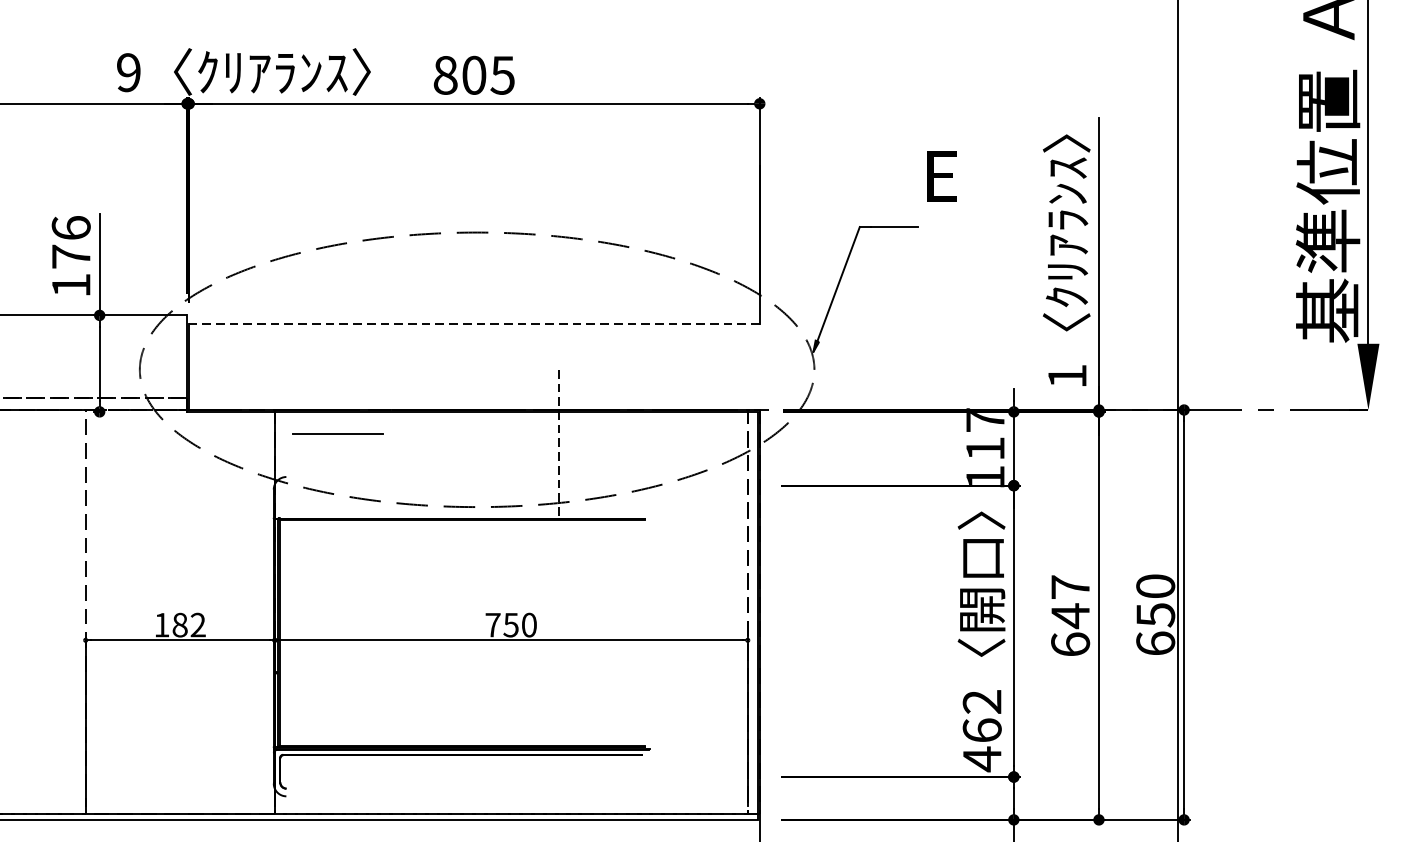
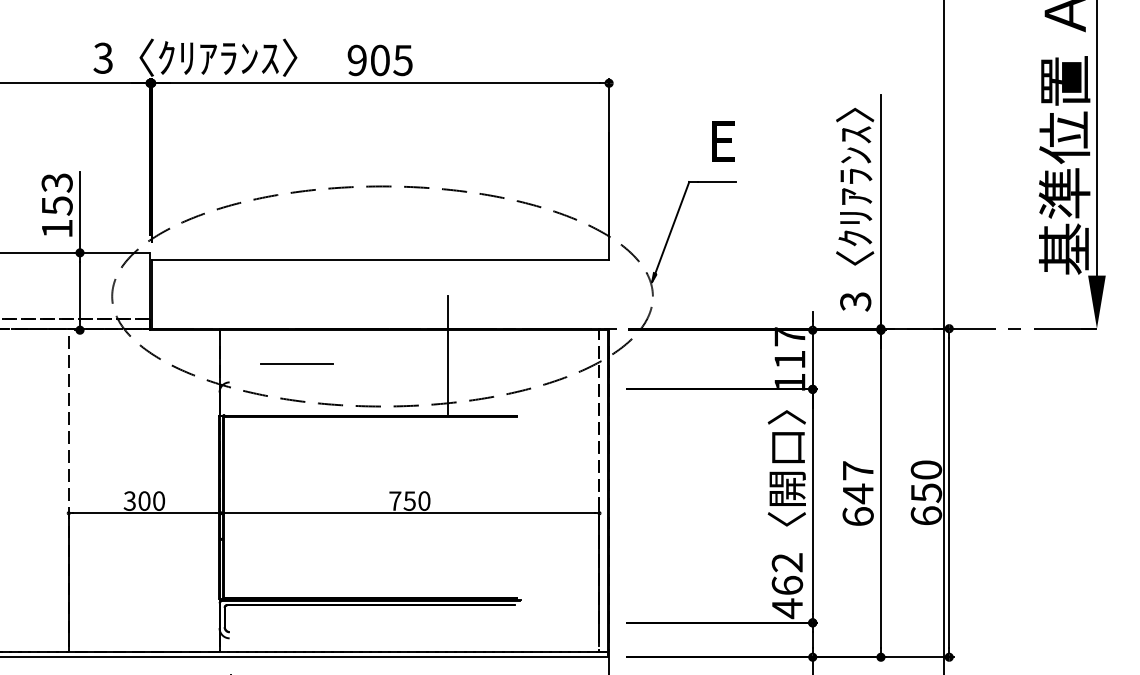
text: (127, 71) -> (102, 57), 9 -> 3
text: (444, 75) -> (356, 60), 805 -> 905
text: (942, 176) -> (723, 141), moved
text: (70, 242) -> (56, 194), 176 -> 153
line: (474, 323) -> (380, 259), dashed -> solid
text: (1067, 376) -> (855, 301), 1 -> 3
line: (337, 433) -> (296, 363), moved
line: (558, 443) -> (447, 355), dashed -> solid
text: (180, 624) -> (144, 500), 182 -> 300

